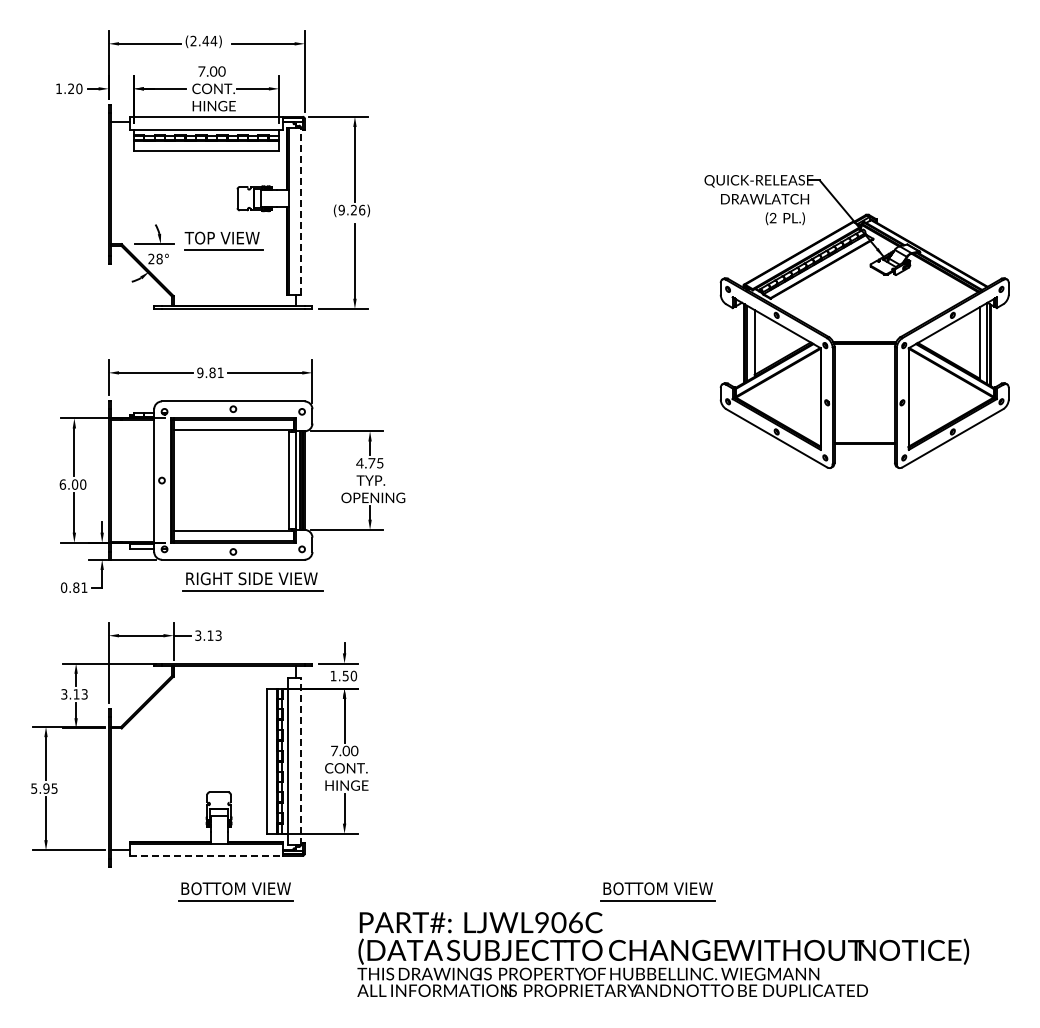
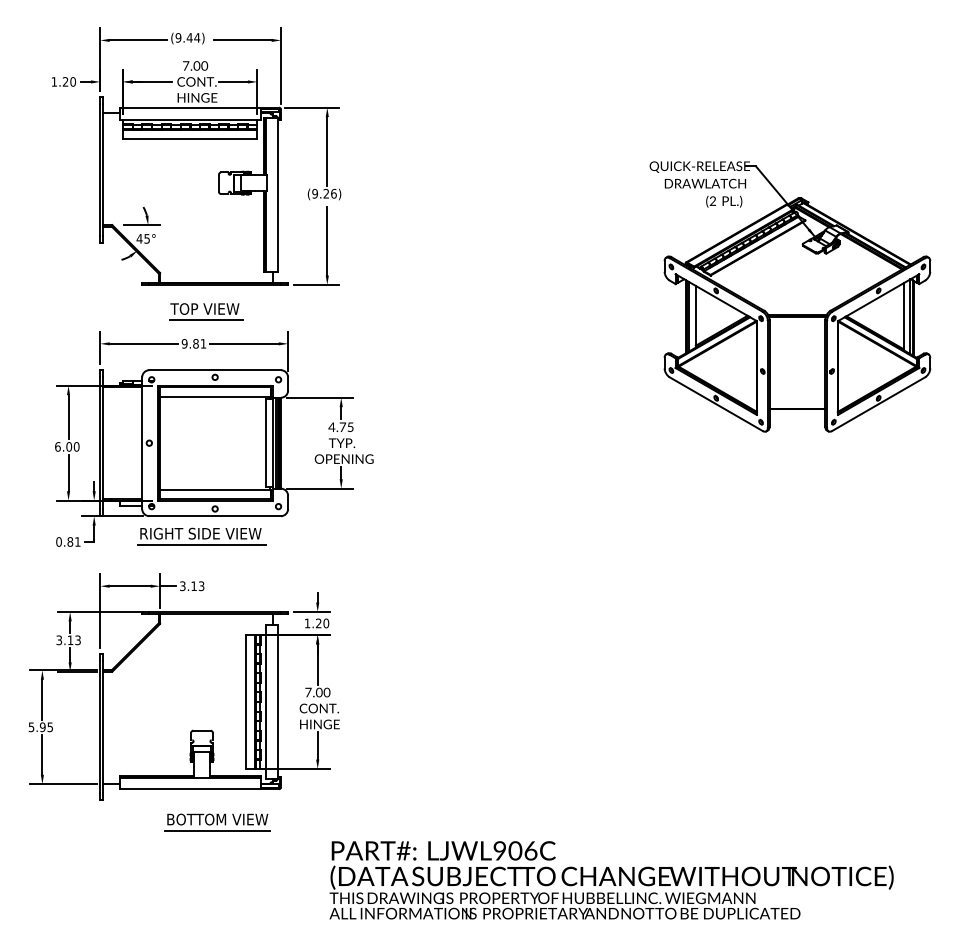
text: (193, 40) -> (178, 37), (2.44) -> (9.44)
line: (301, 211) -> (277, 195), dashed -> solid
part: (223, 240) -> (206, 311), moved
text: (155, 258) -> (143, 238), 28° -> 45°
part: (252, 581) -> (201, 536), moved
text: (345, 675) -> (318, 622), 1.50 -> 1.20
line: (301, 761) -> (277, 702), dashed -> solid
line: (206, 855) -> (190, 788), dashed -> solid
part: (657, 891) -> (606, 822), removed

